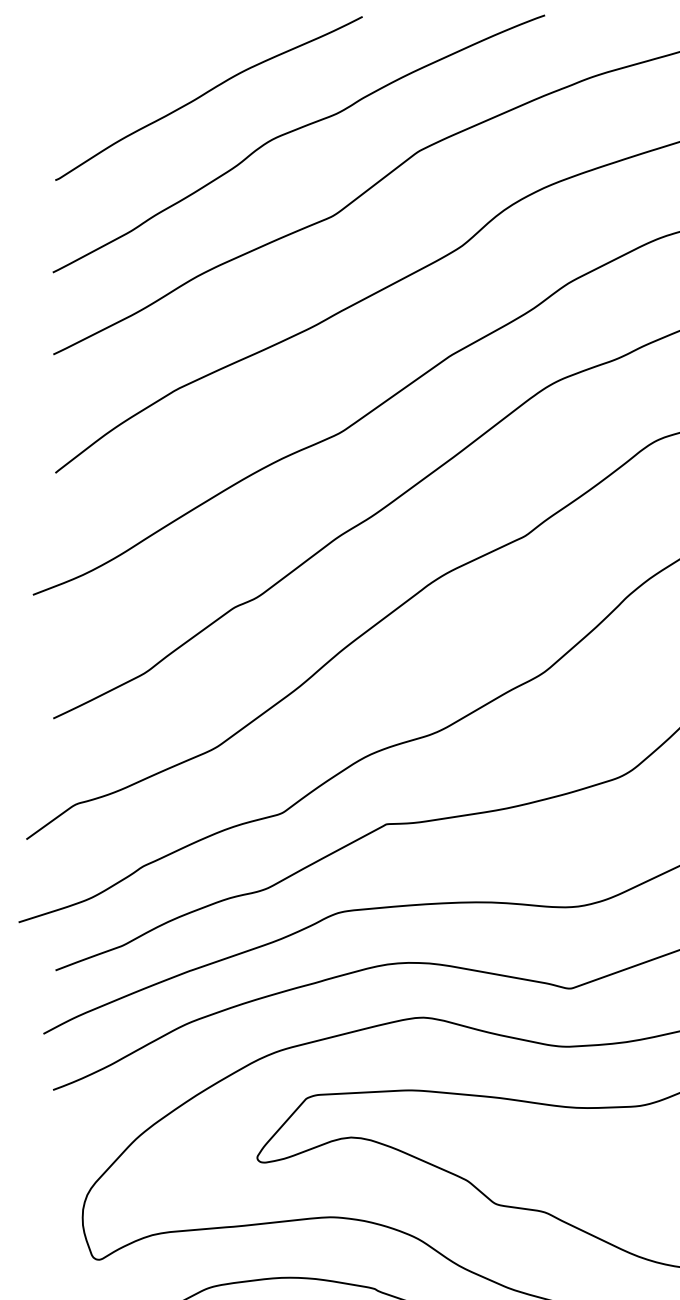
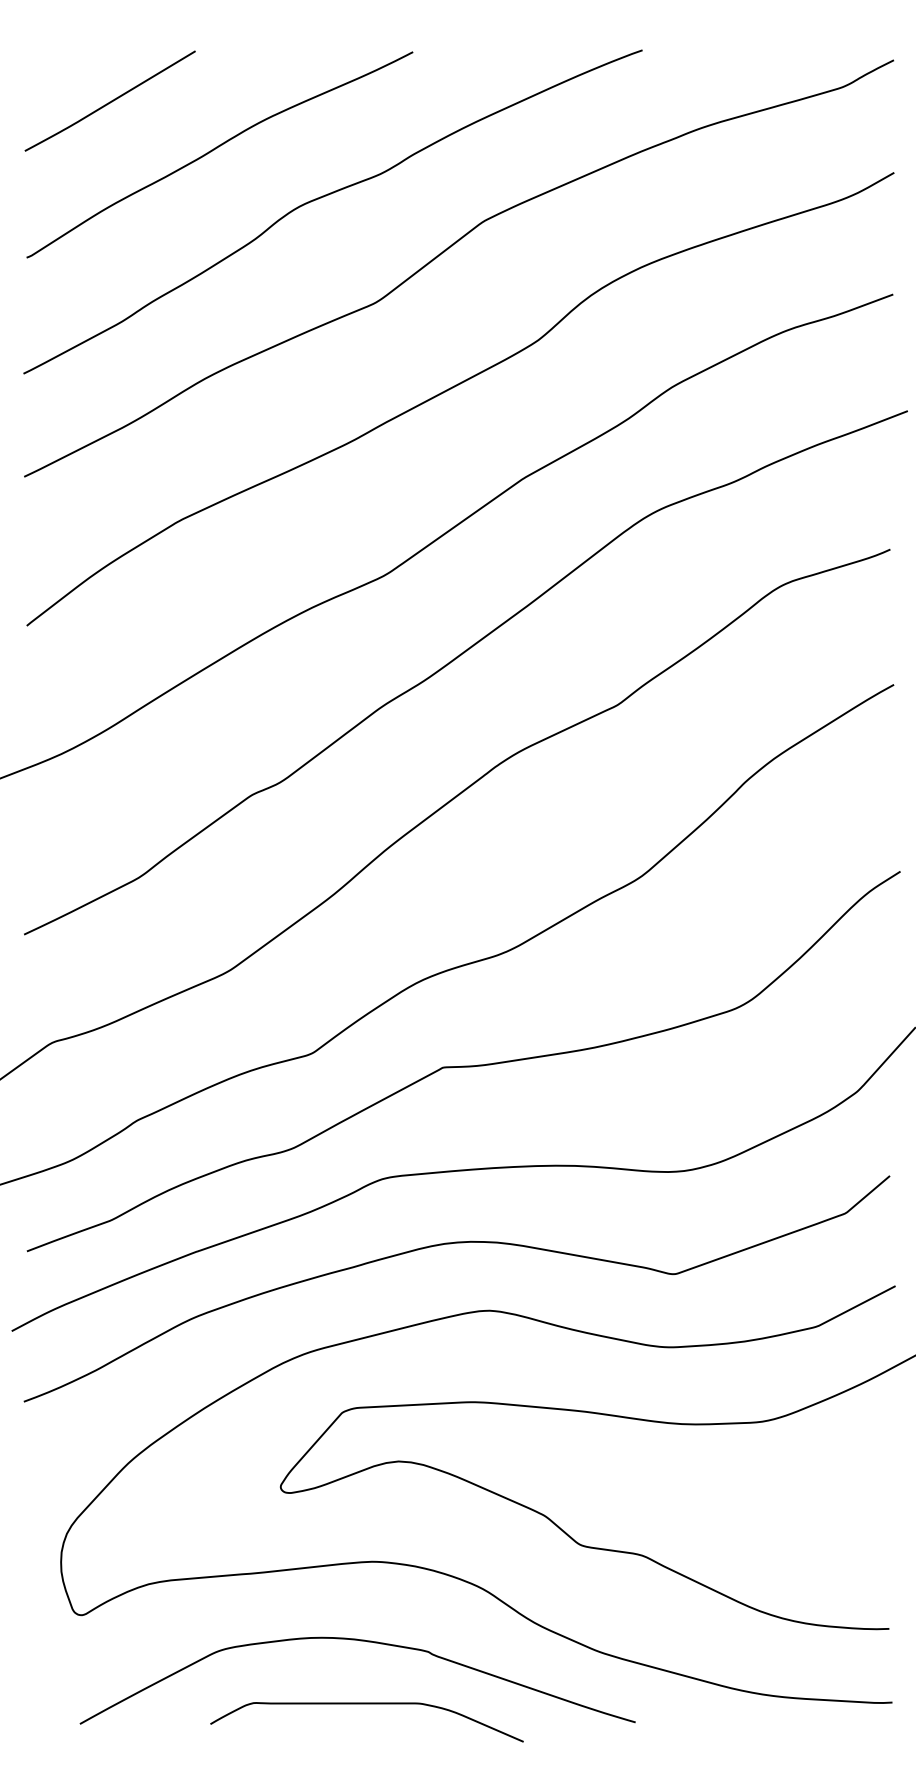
curve: (121, 56) -> (109, 101), added

